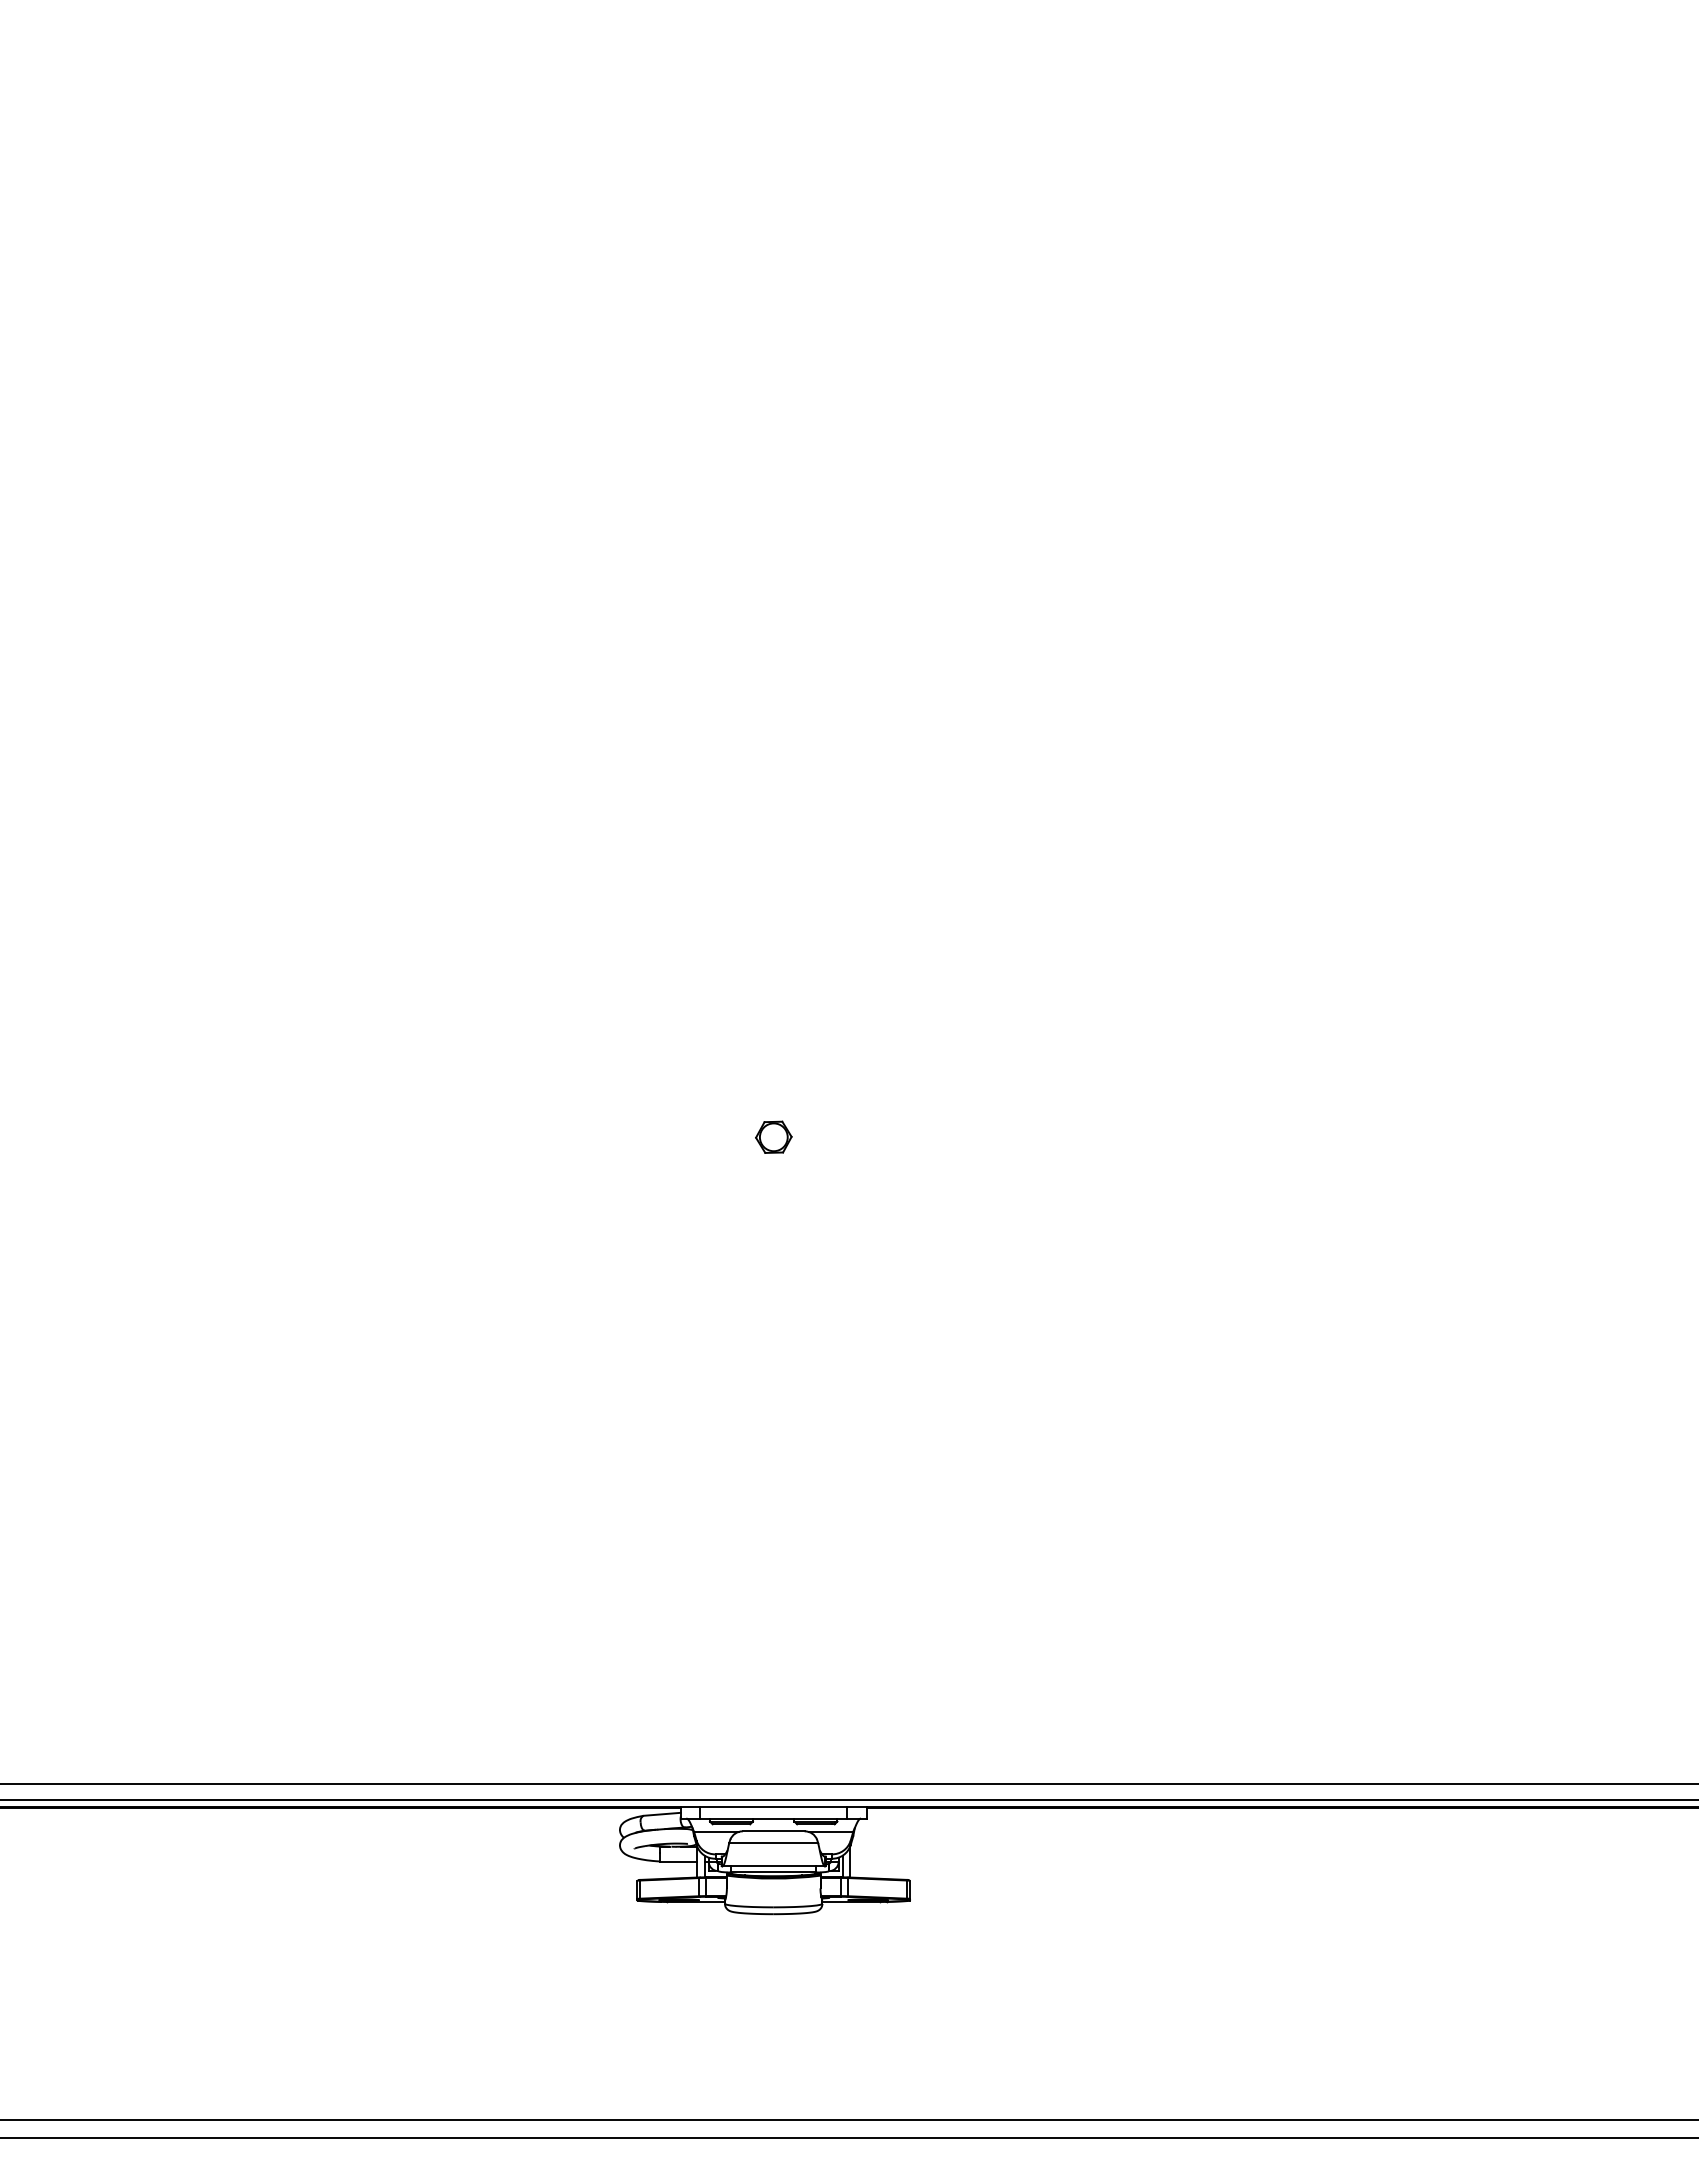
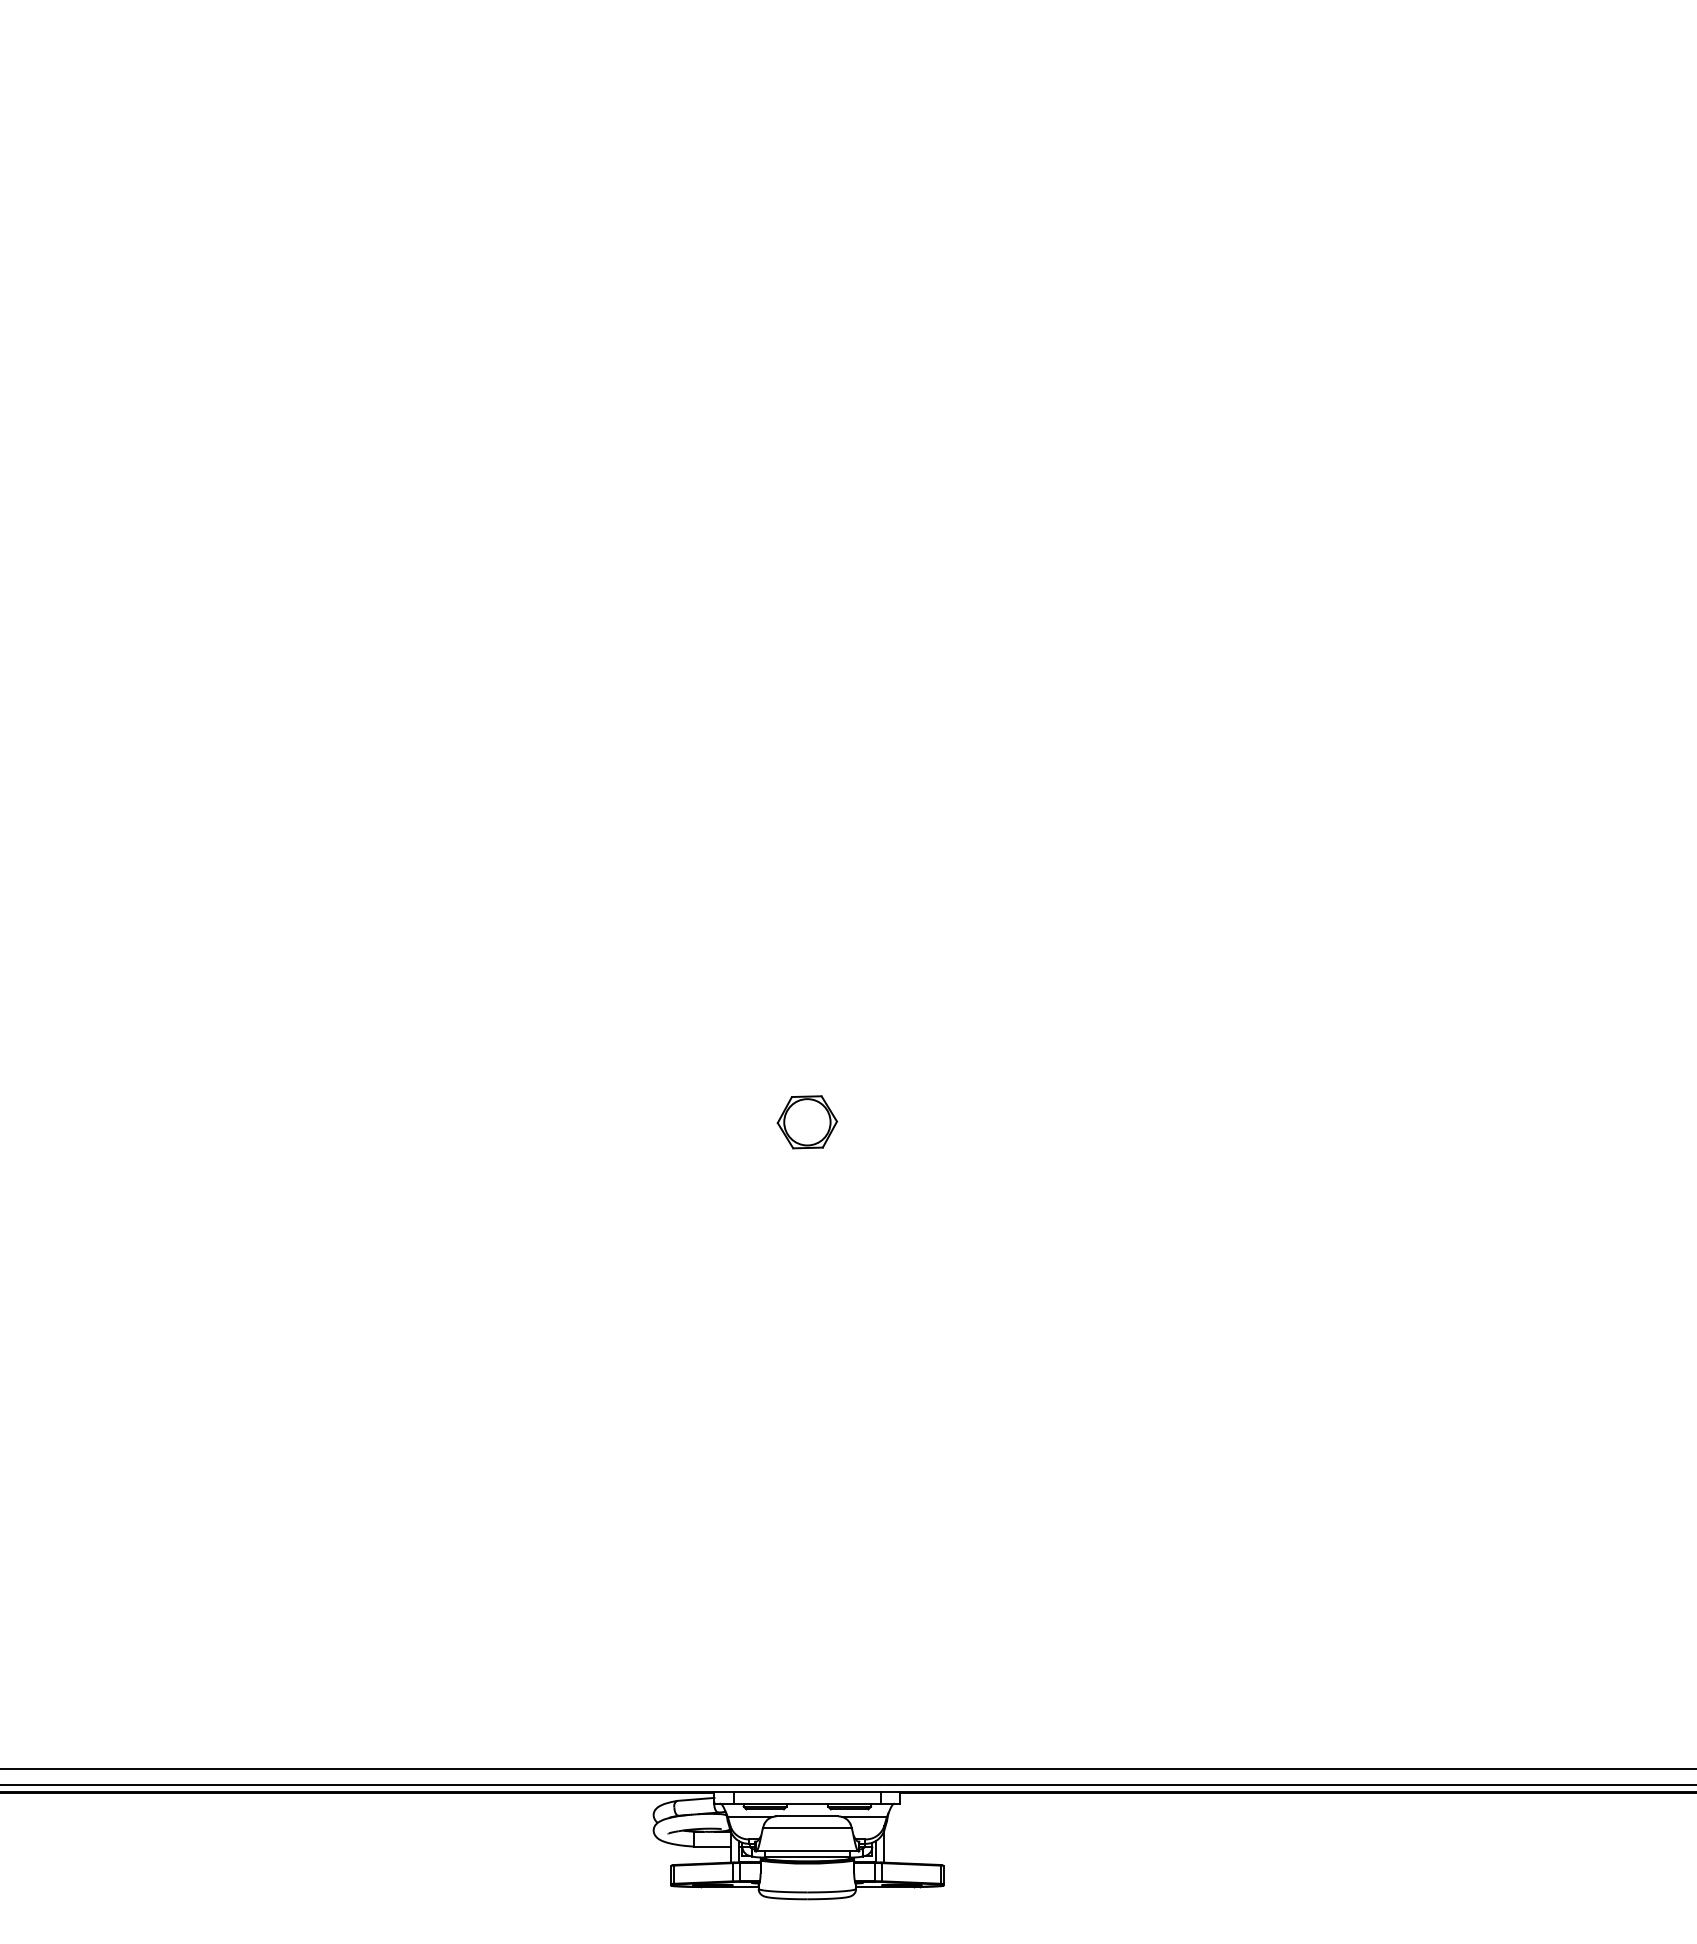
part: (773, 1137) -> (807, 1122), size x1.67

